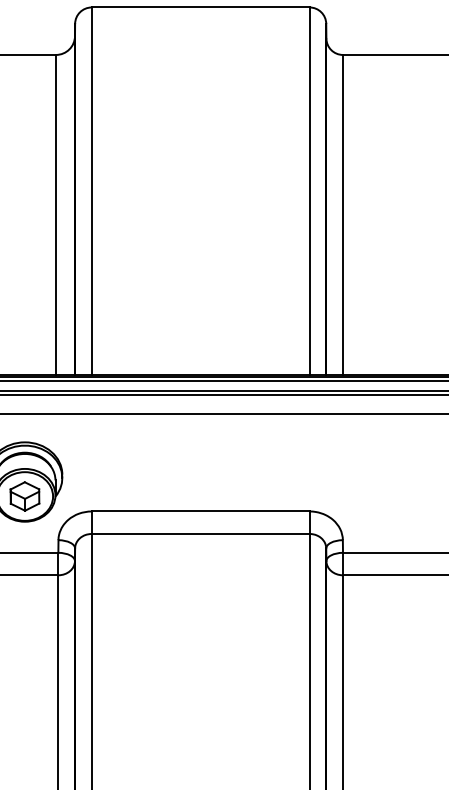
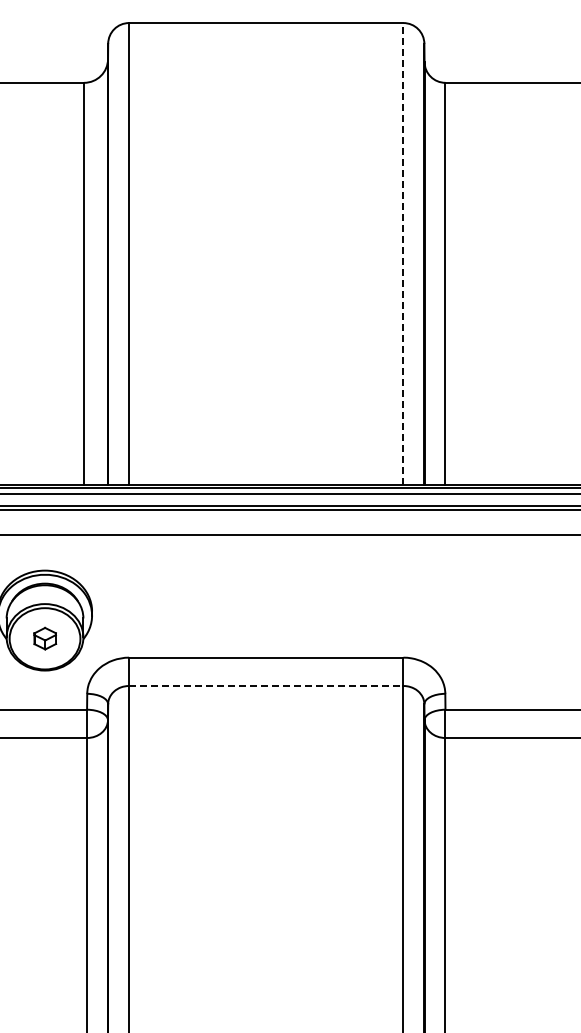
line: (309, 190) -> (403, 253), solid -> dashed
part: (25, 496) -> (45, 638), size x0.6
line: (200, 534) -> (266, 686), solid -> dashed

